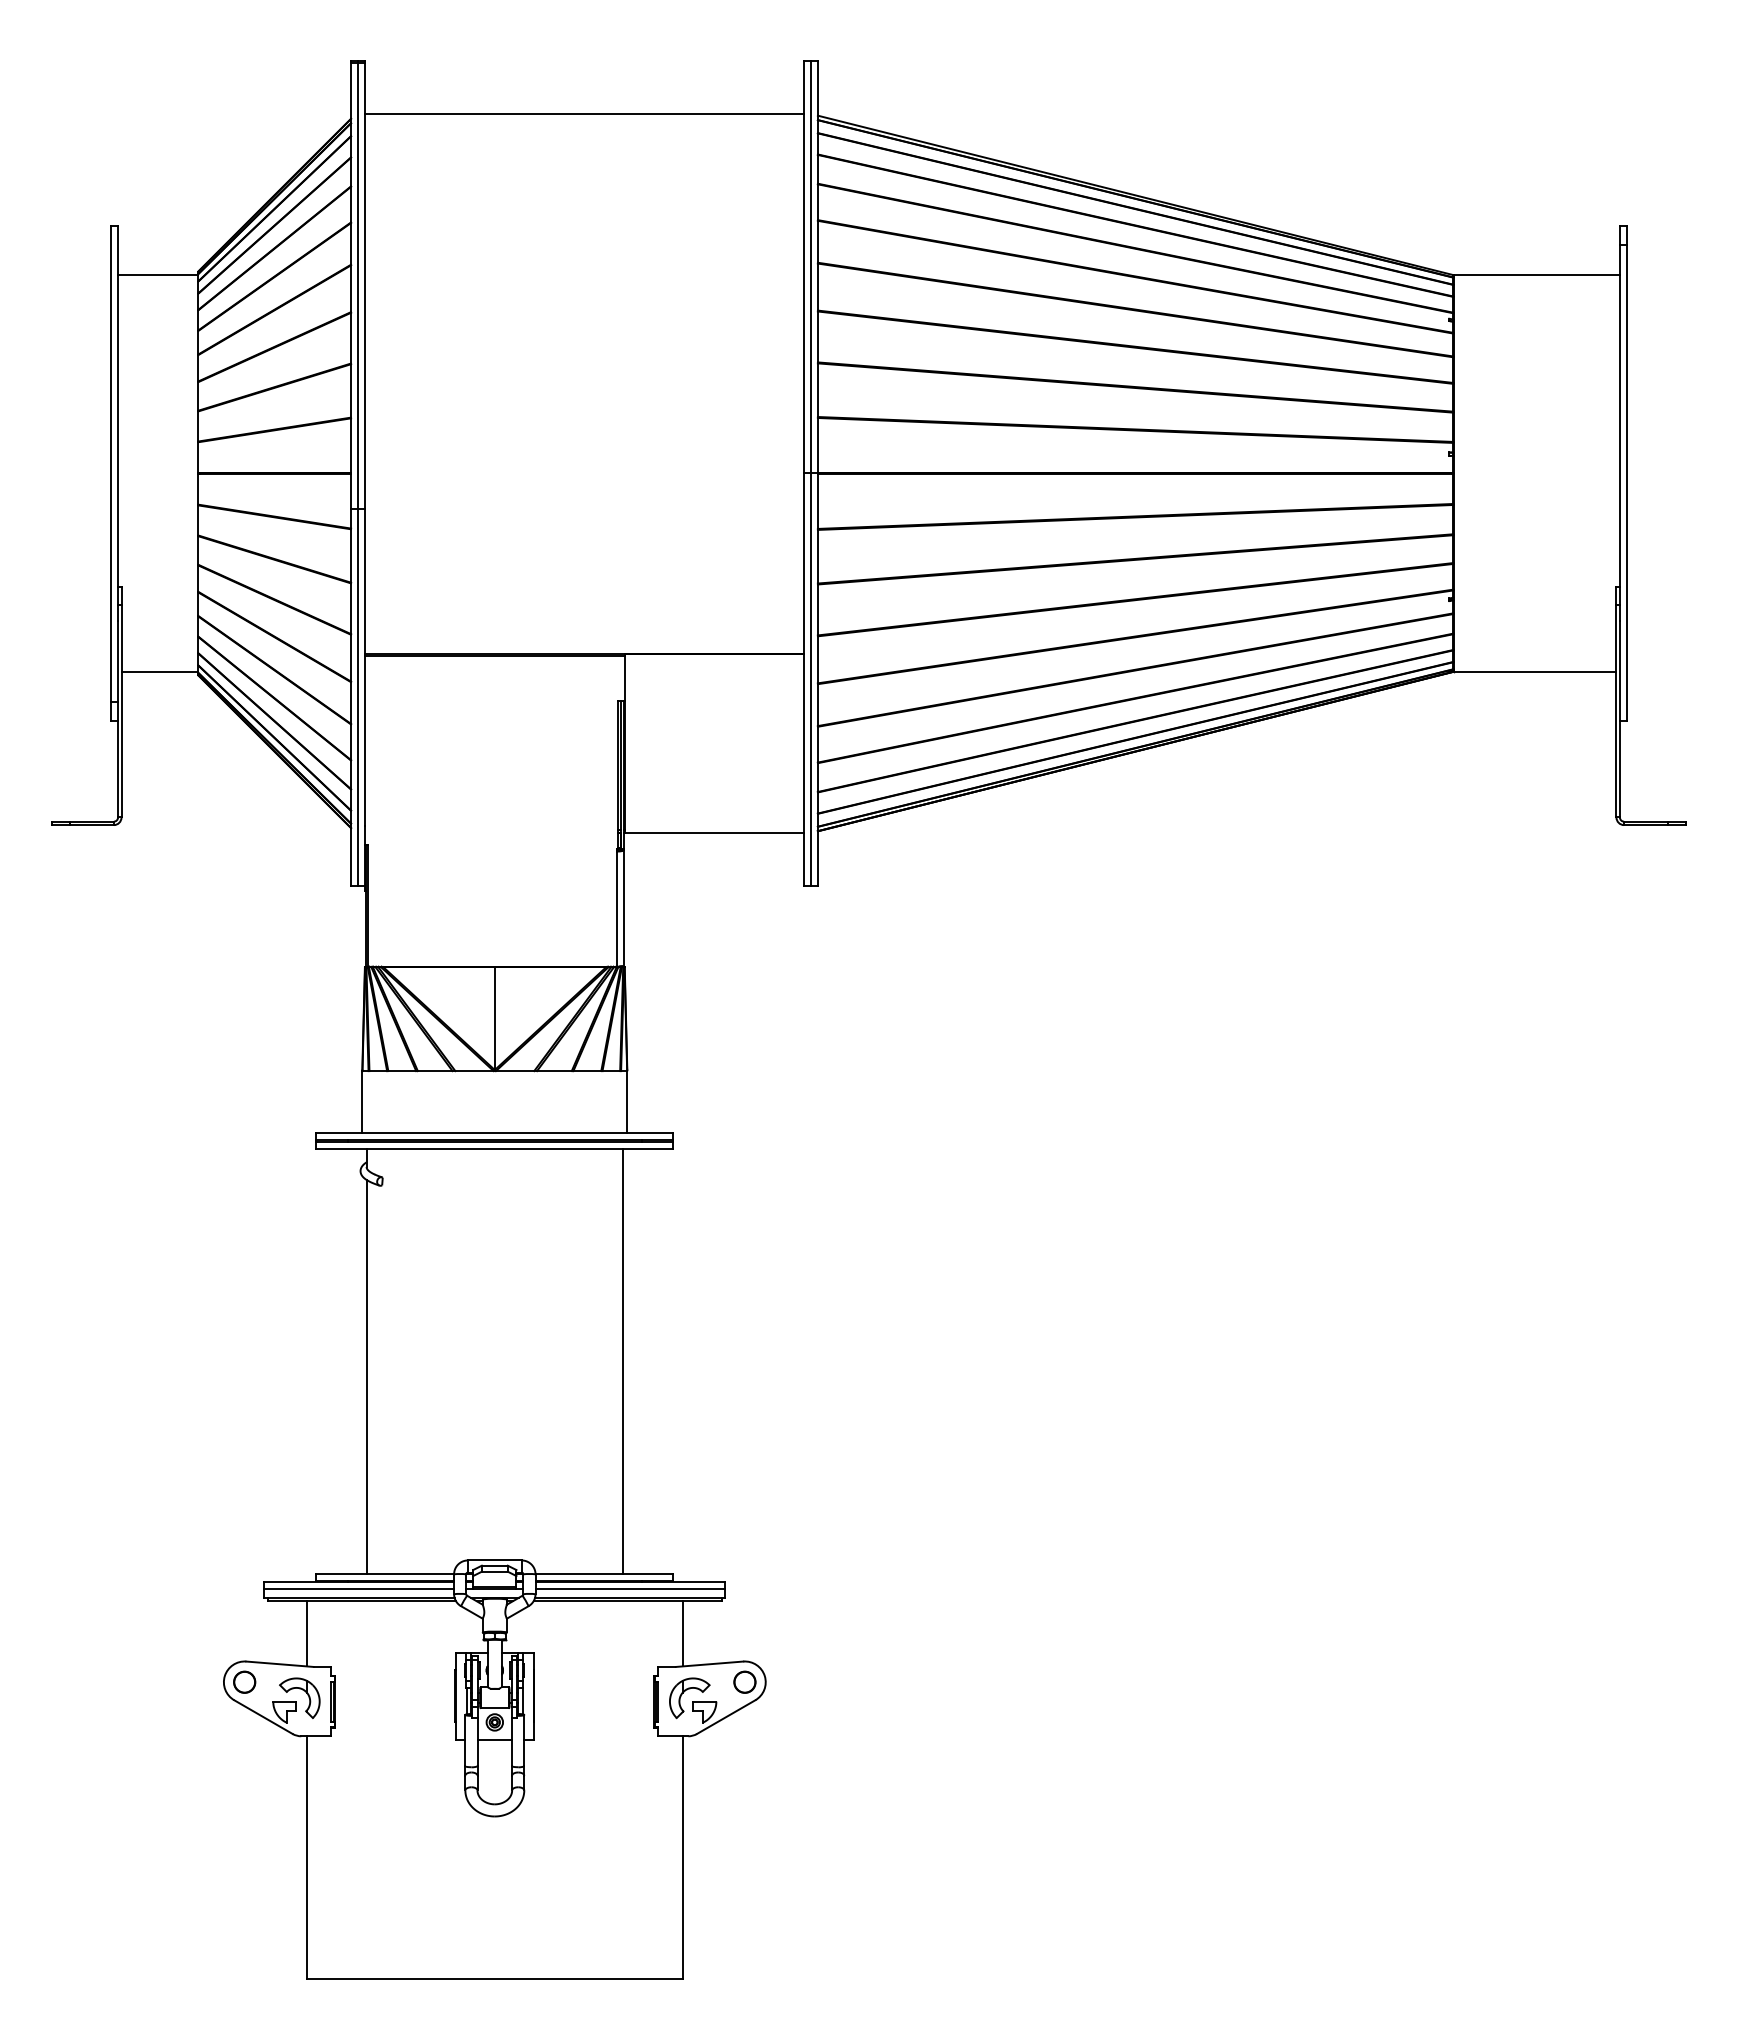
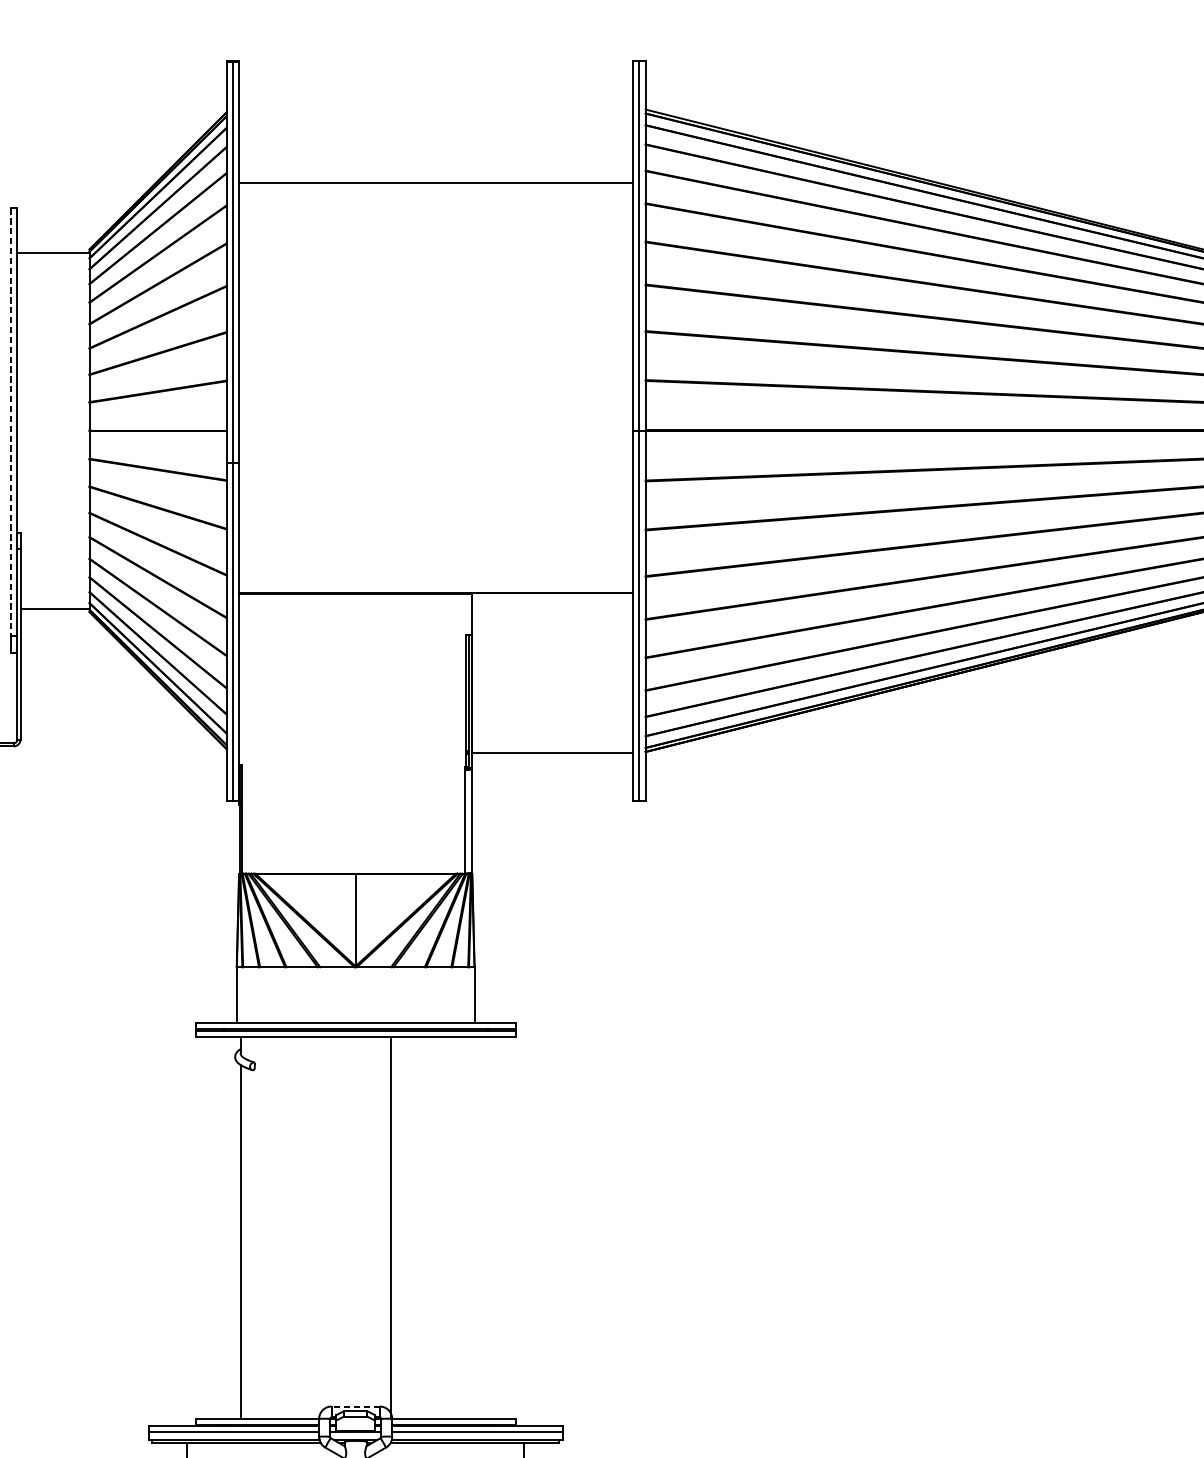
line: (584, 114) -> (436, 183), moved
line: (111, 464) -> (11, 422), solid -> dashed
line: (623, 1360) -> (391, 1227), moved
line: (494, 1560) -> (355, 1406), solid -> dashed

